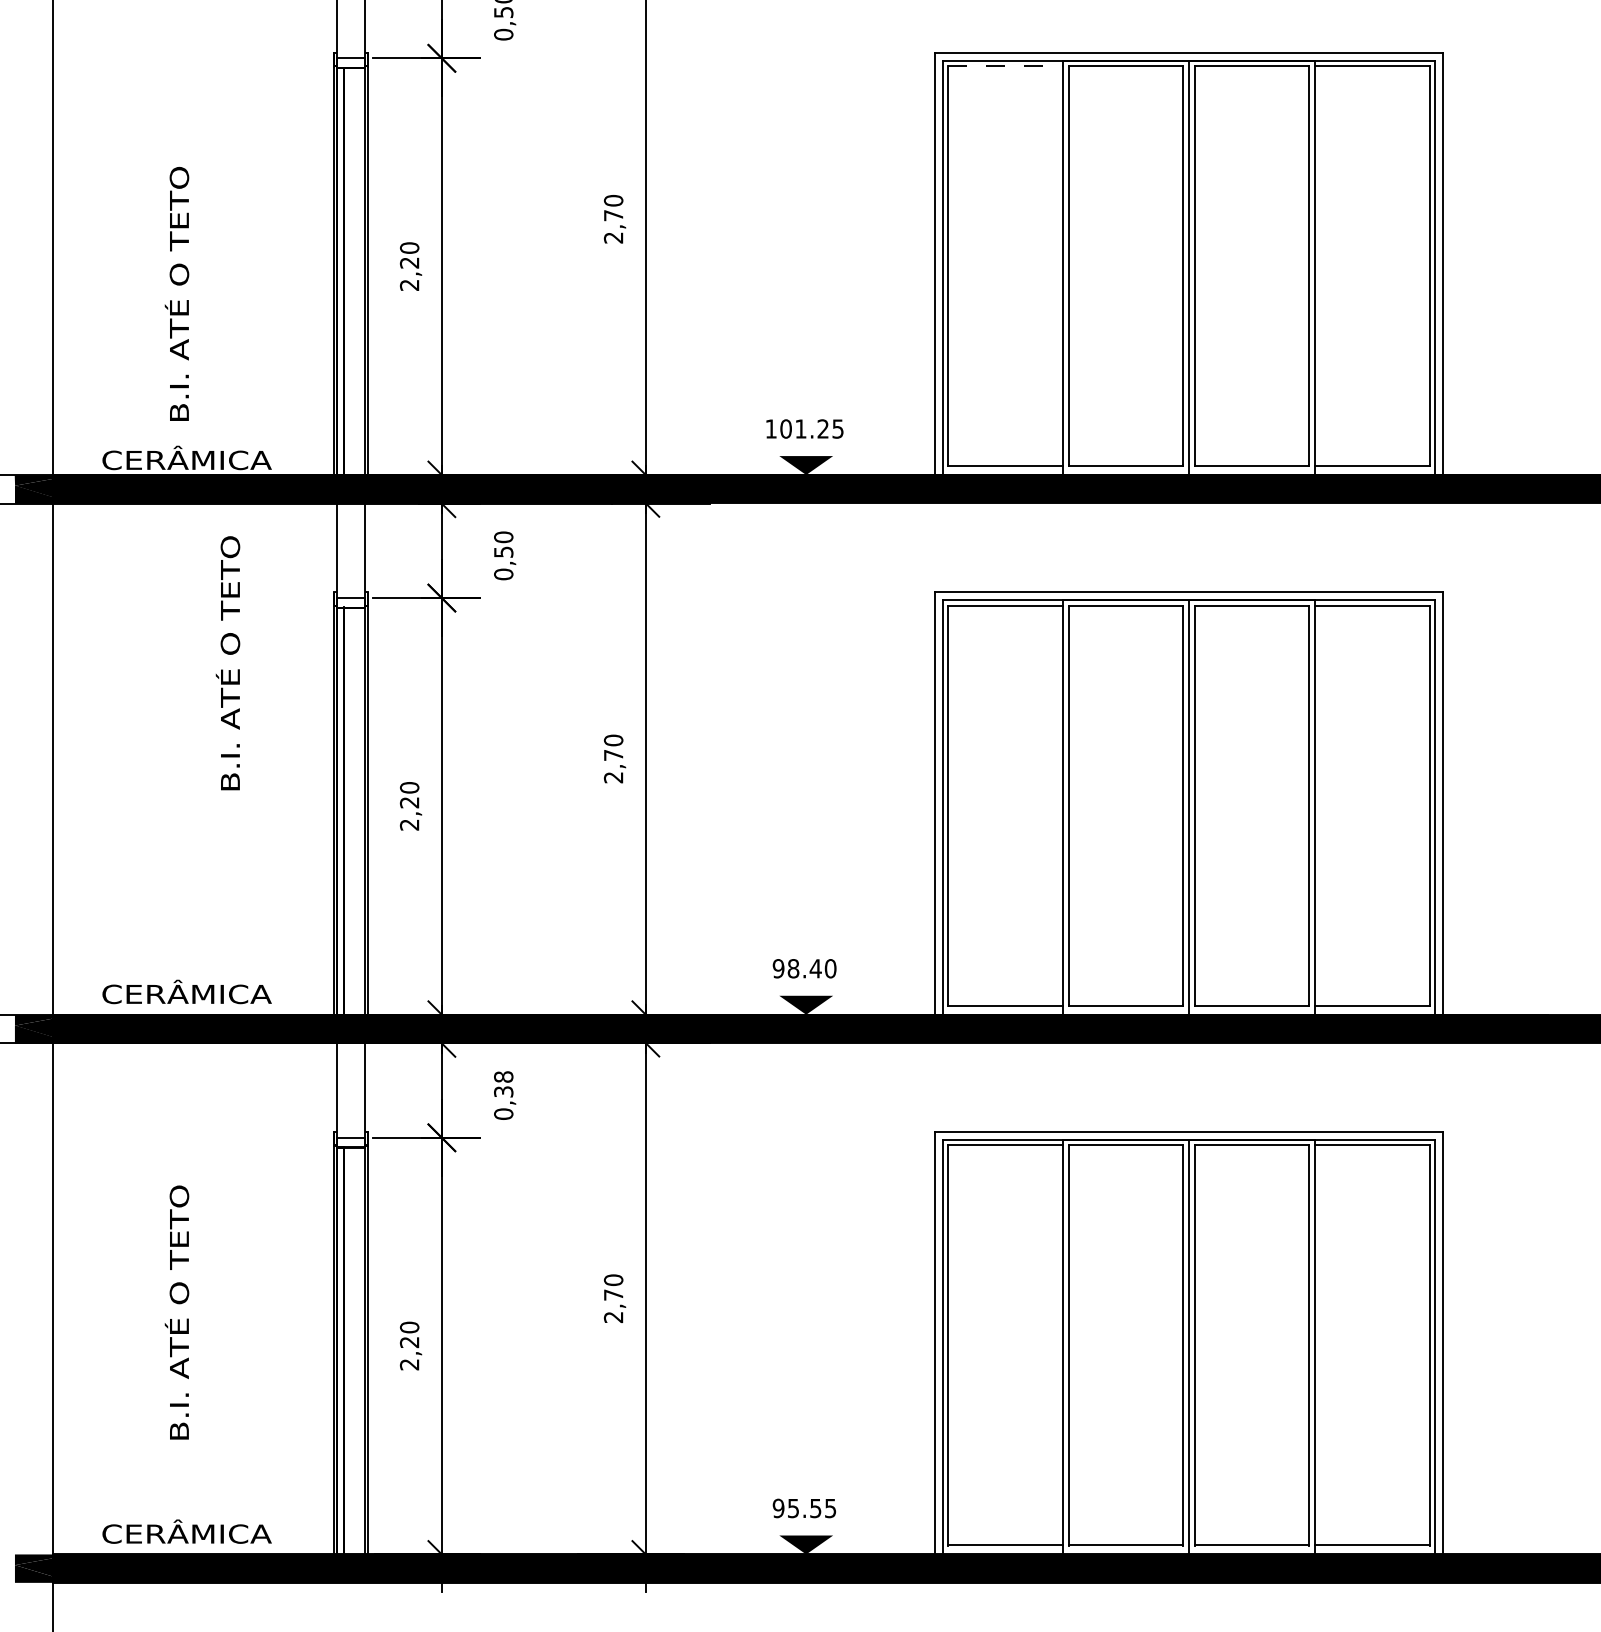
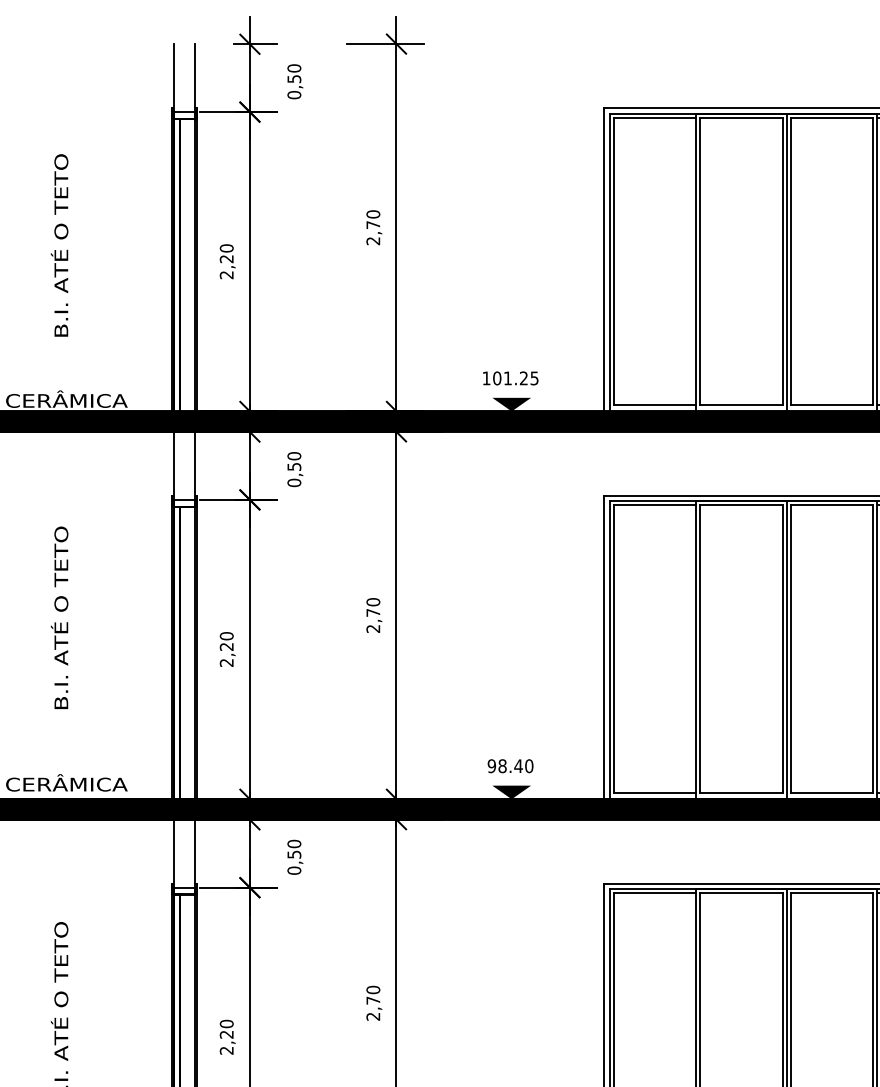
line: (1006, 65) -> (655, 117), dashed -> solid
text: (176, 293) -> (59, 245), moved
text: (227, 663) -> (59, 618), moved
text: (503, 1083) -> (294, 848), 0,38 -> 0,50

